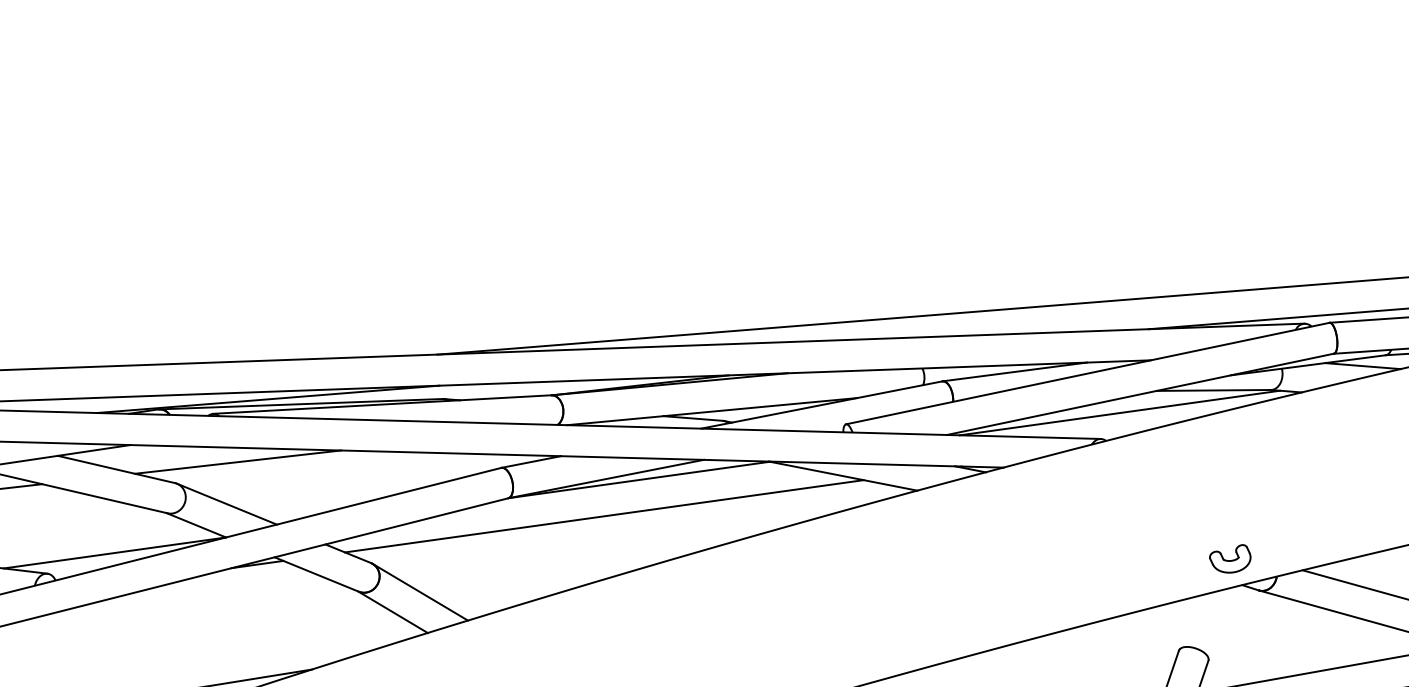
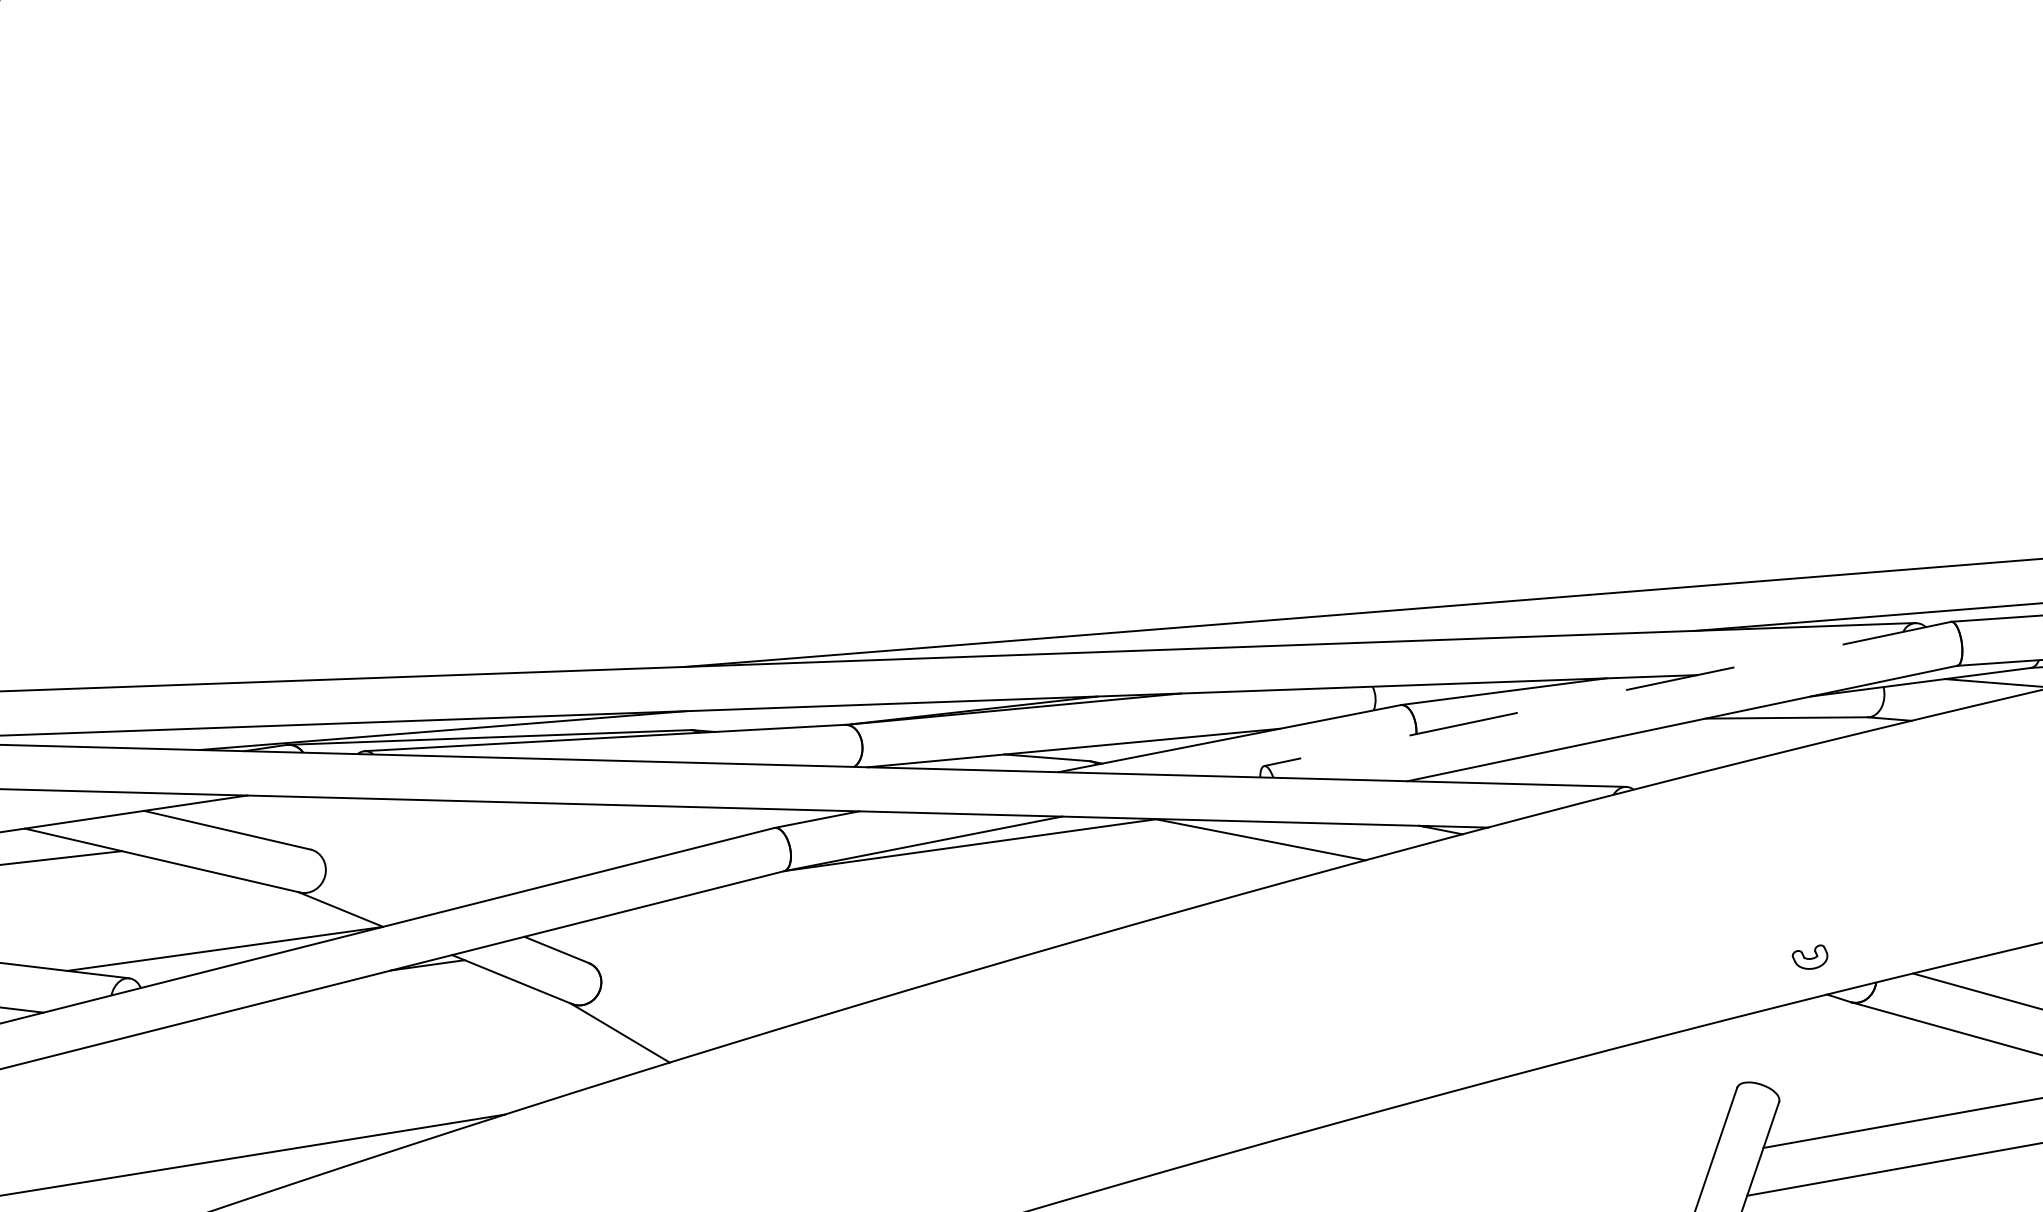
line: (1087, 373) -> (1607, 693), solid -> dashed
line: (1120, 412) -> (1653, 749), removed
line: (237, 461) -> (399, 819), removed
line: (227, 504) -> (384, 879), removed
line: (604, 516) -> (920, 896), removed
part: (1229, 558) -> (1809, 956), size x0.6
line: (419, 592) -> (658, 1004), removed

